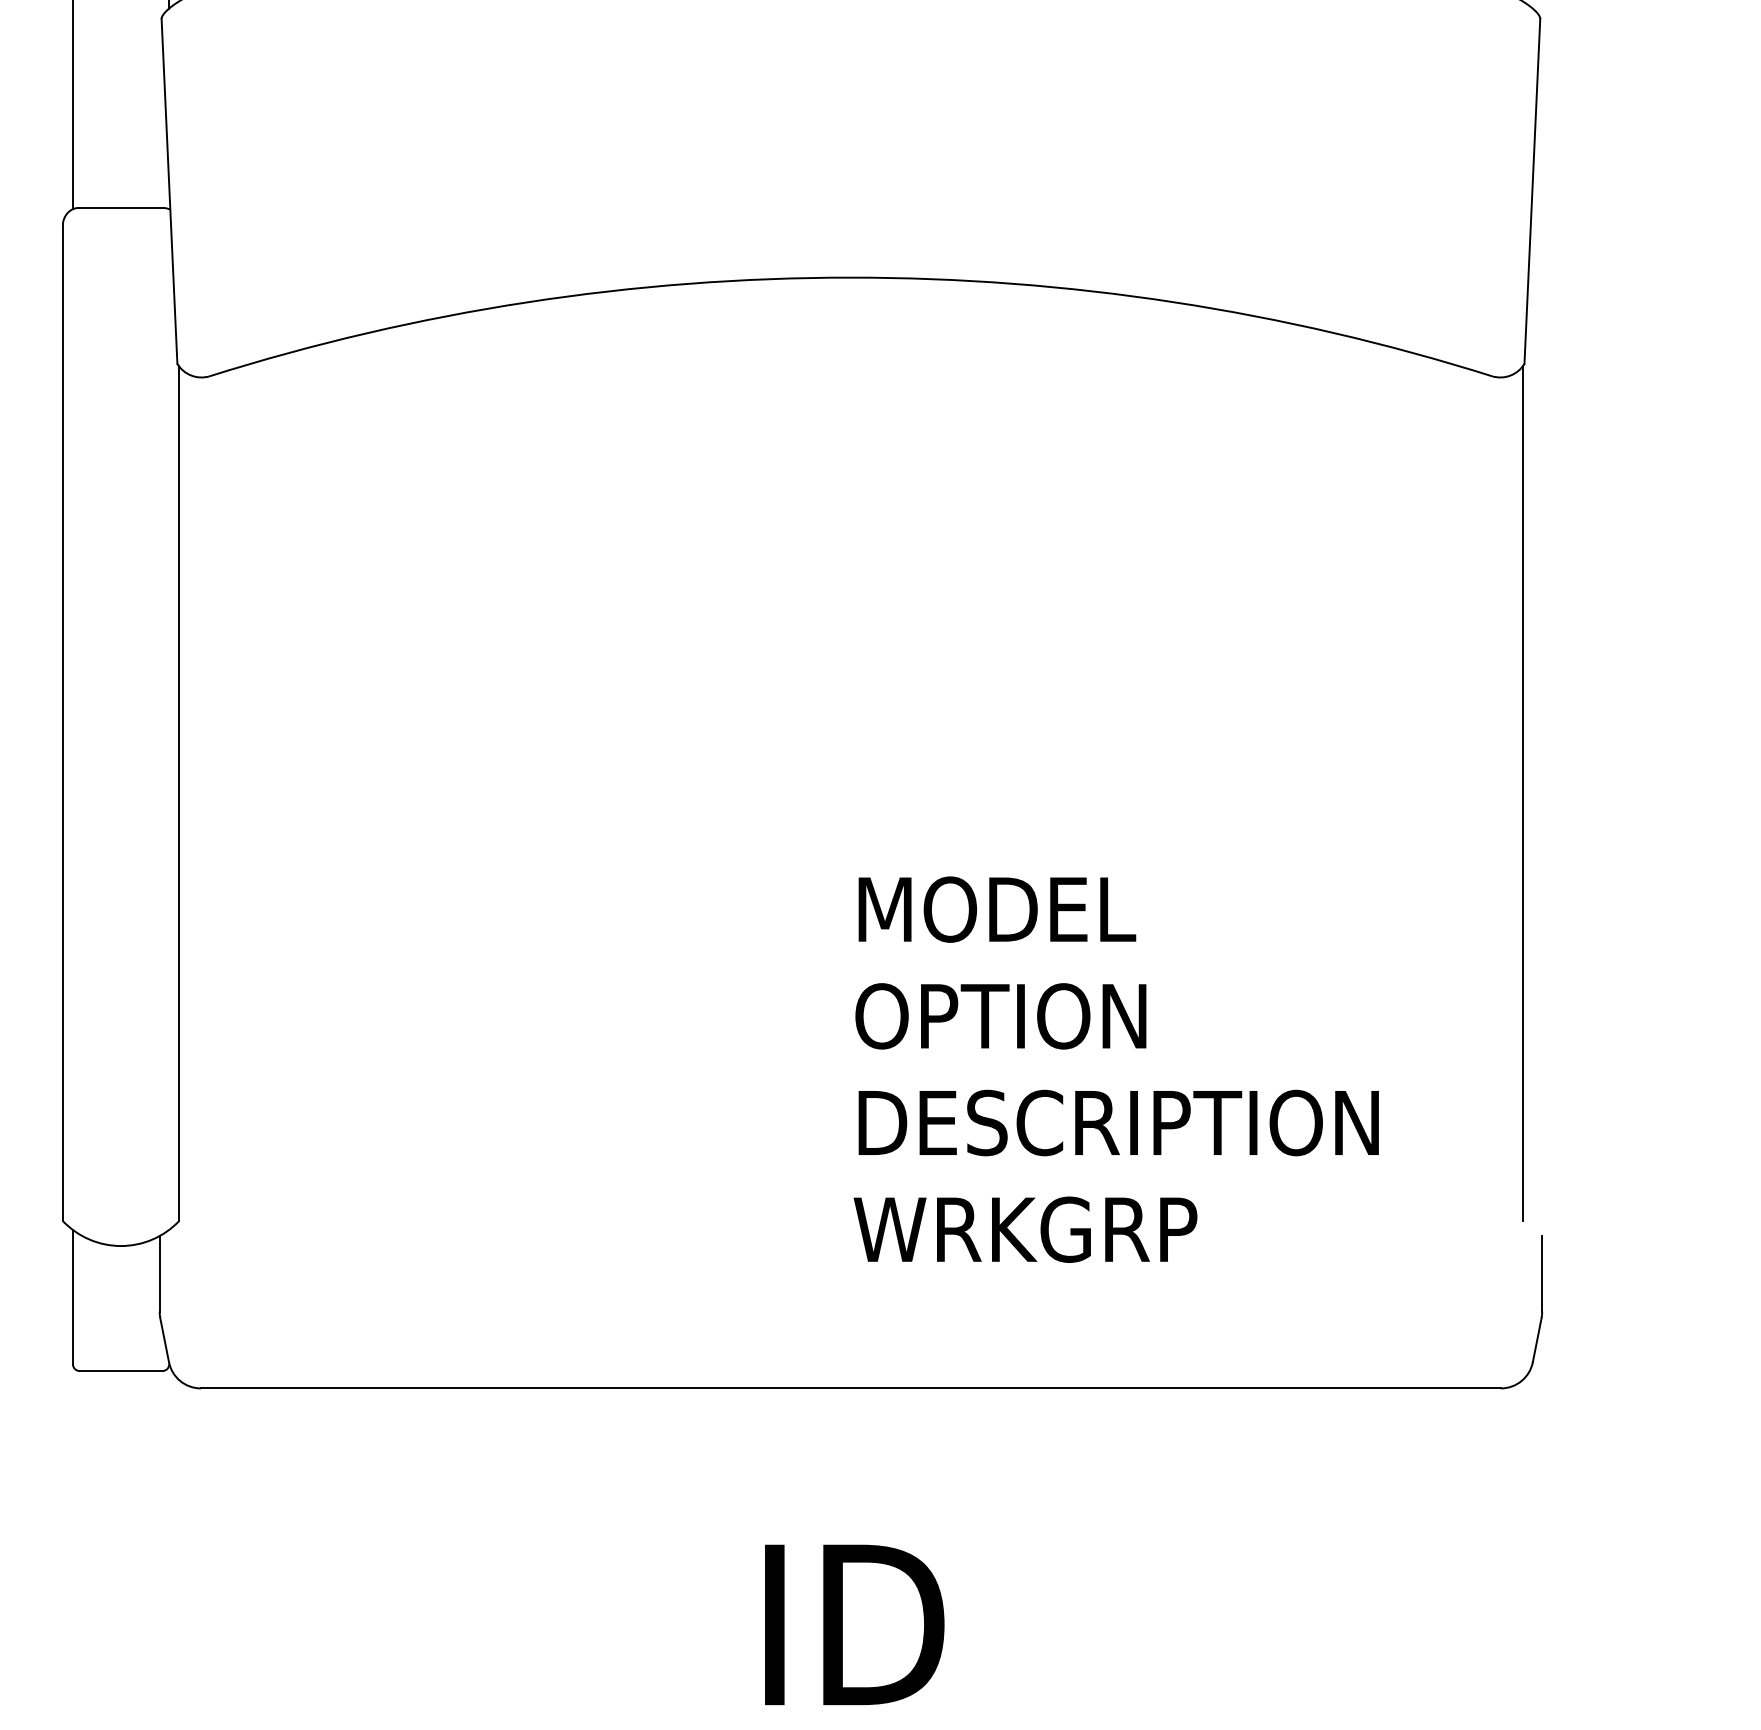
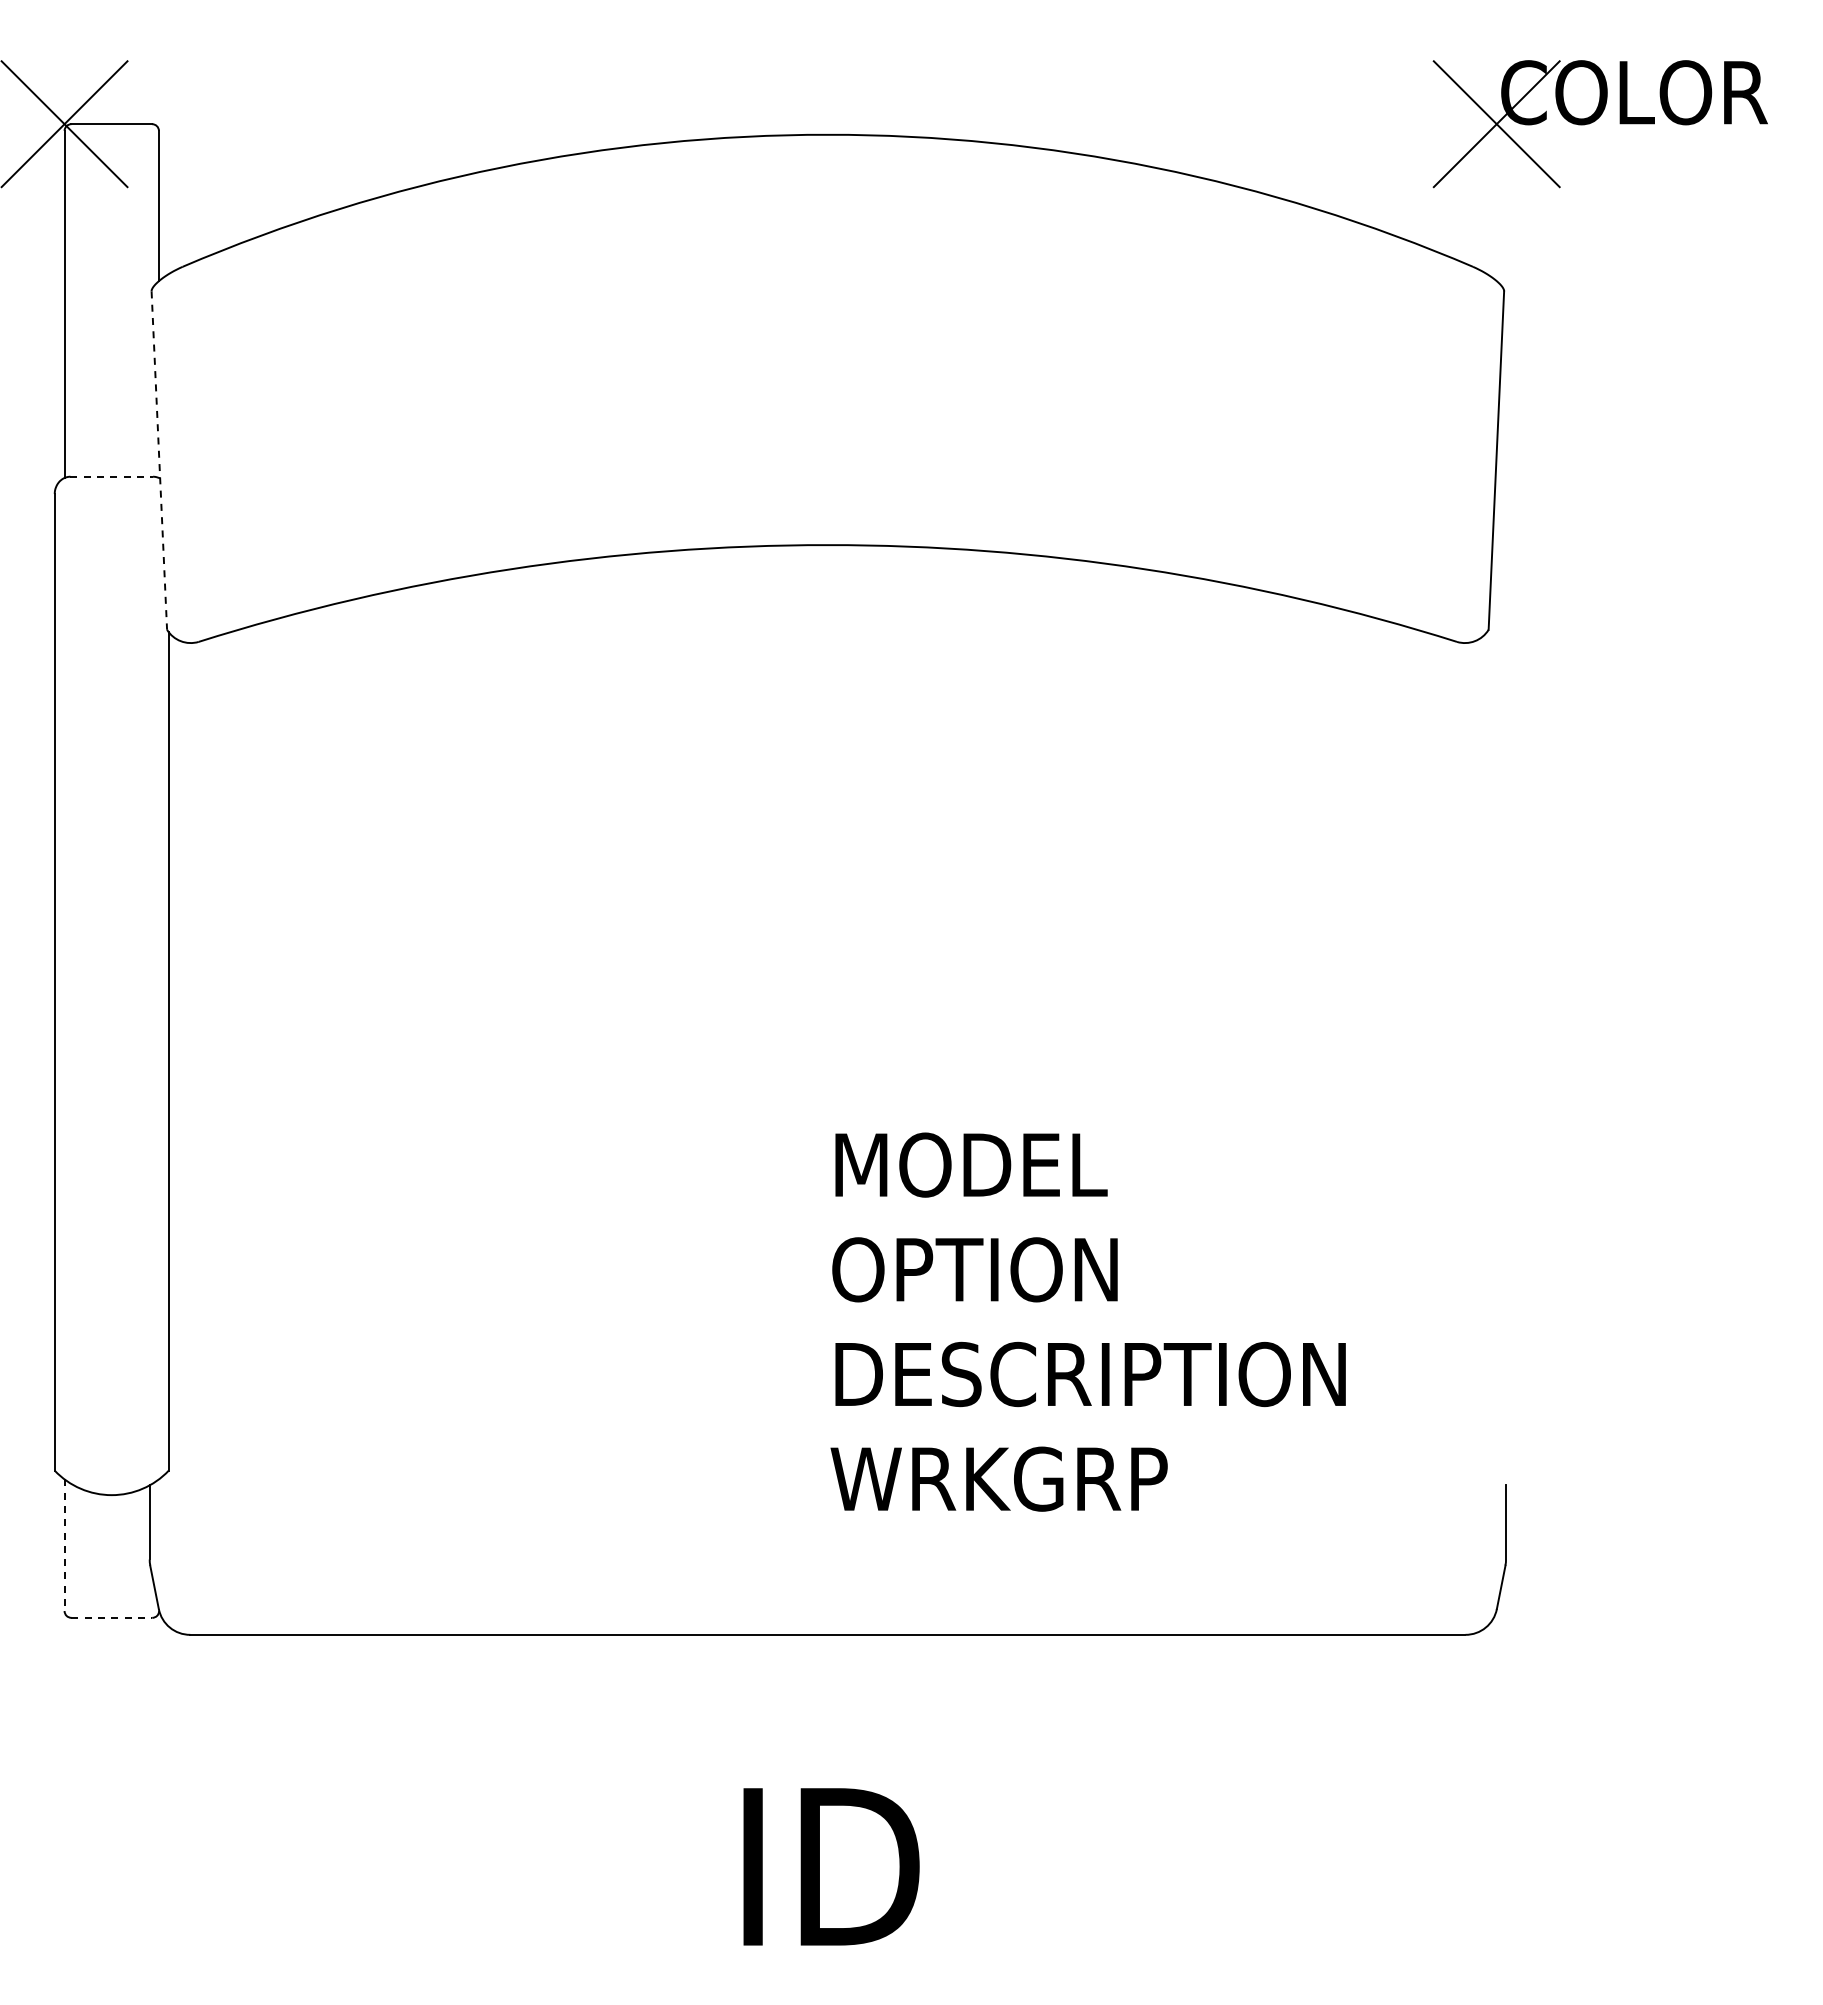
line: (169, 192) -> (159, 461), solid -> dashed
line: (121, 207) -> (112, 476), solid -> dashed
line: (1522, 793) -> (1486, 1051), removed
line: (72, 1297) -> (64, 1545), solid -> dashed
line: (121, 1370) -> (112, 1617), solid -> dashed

